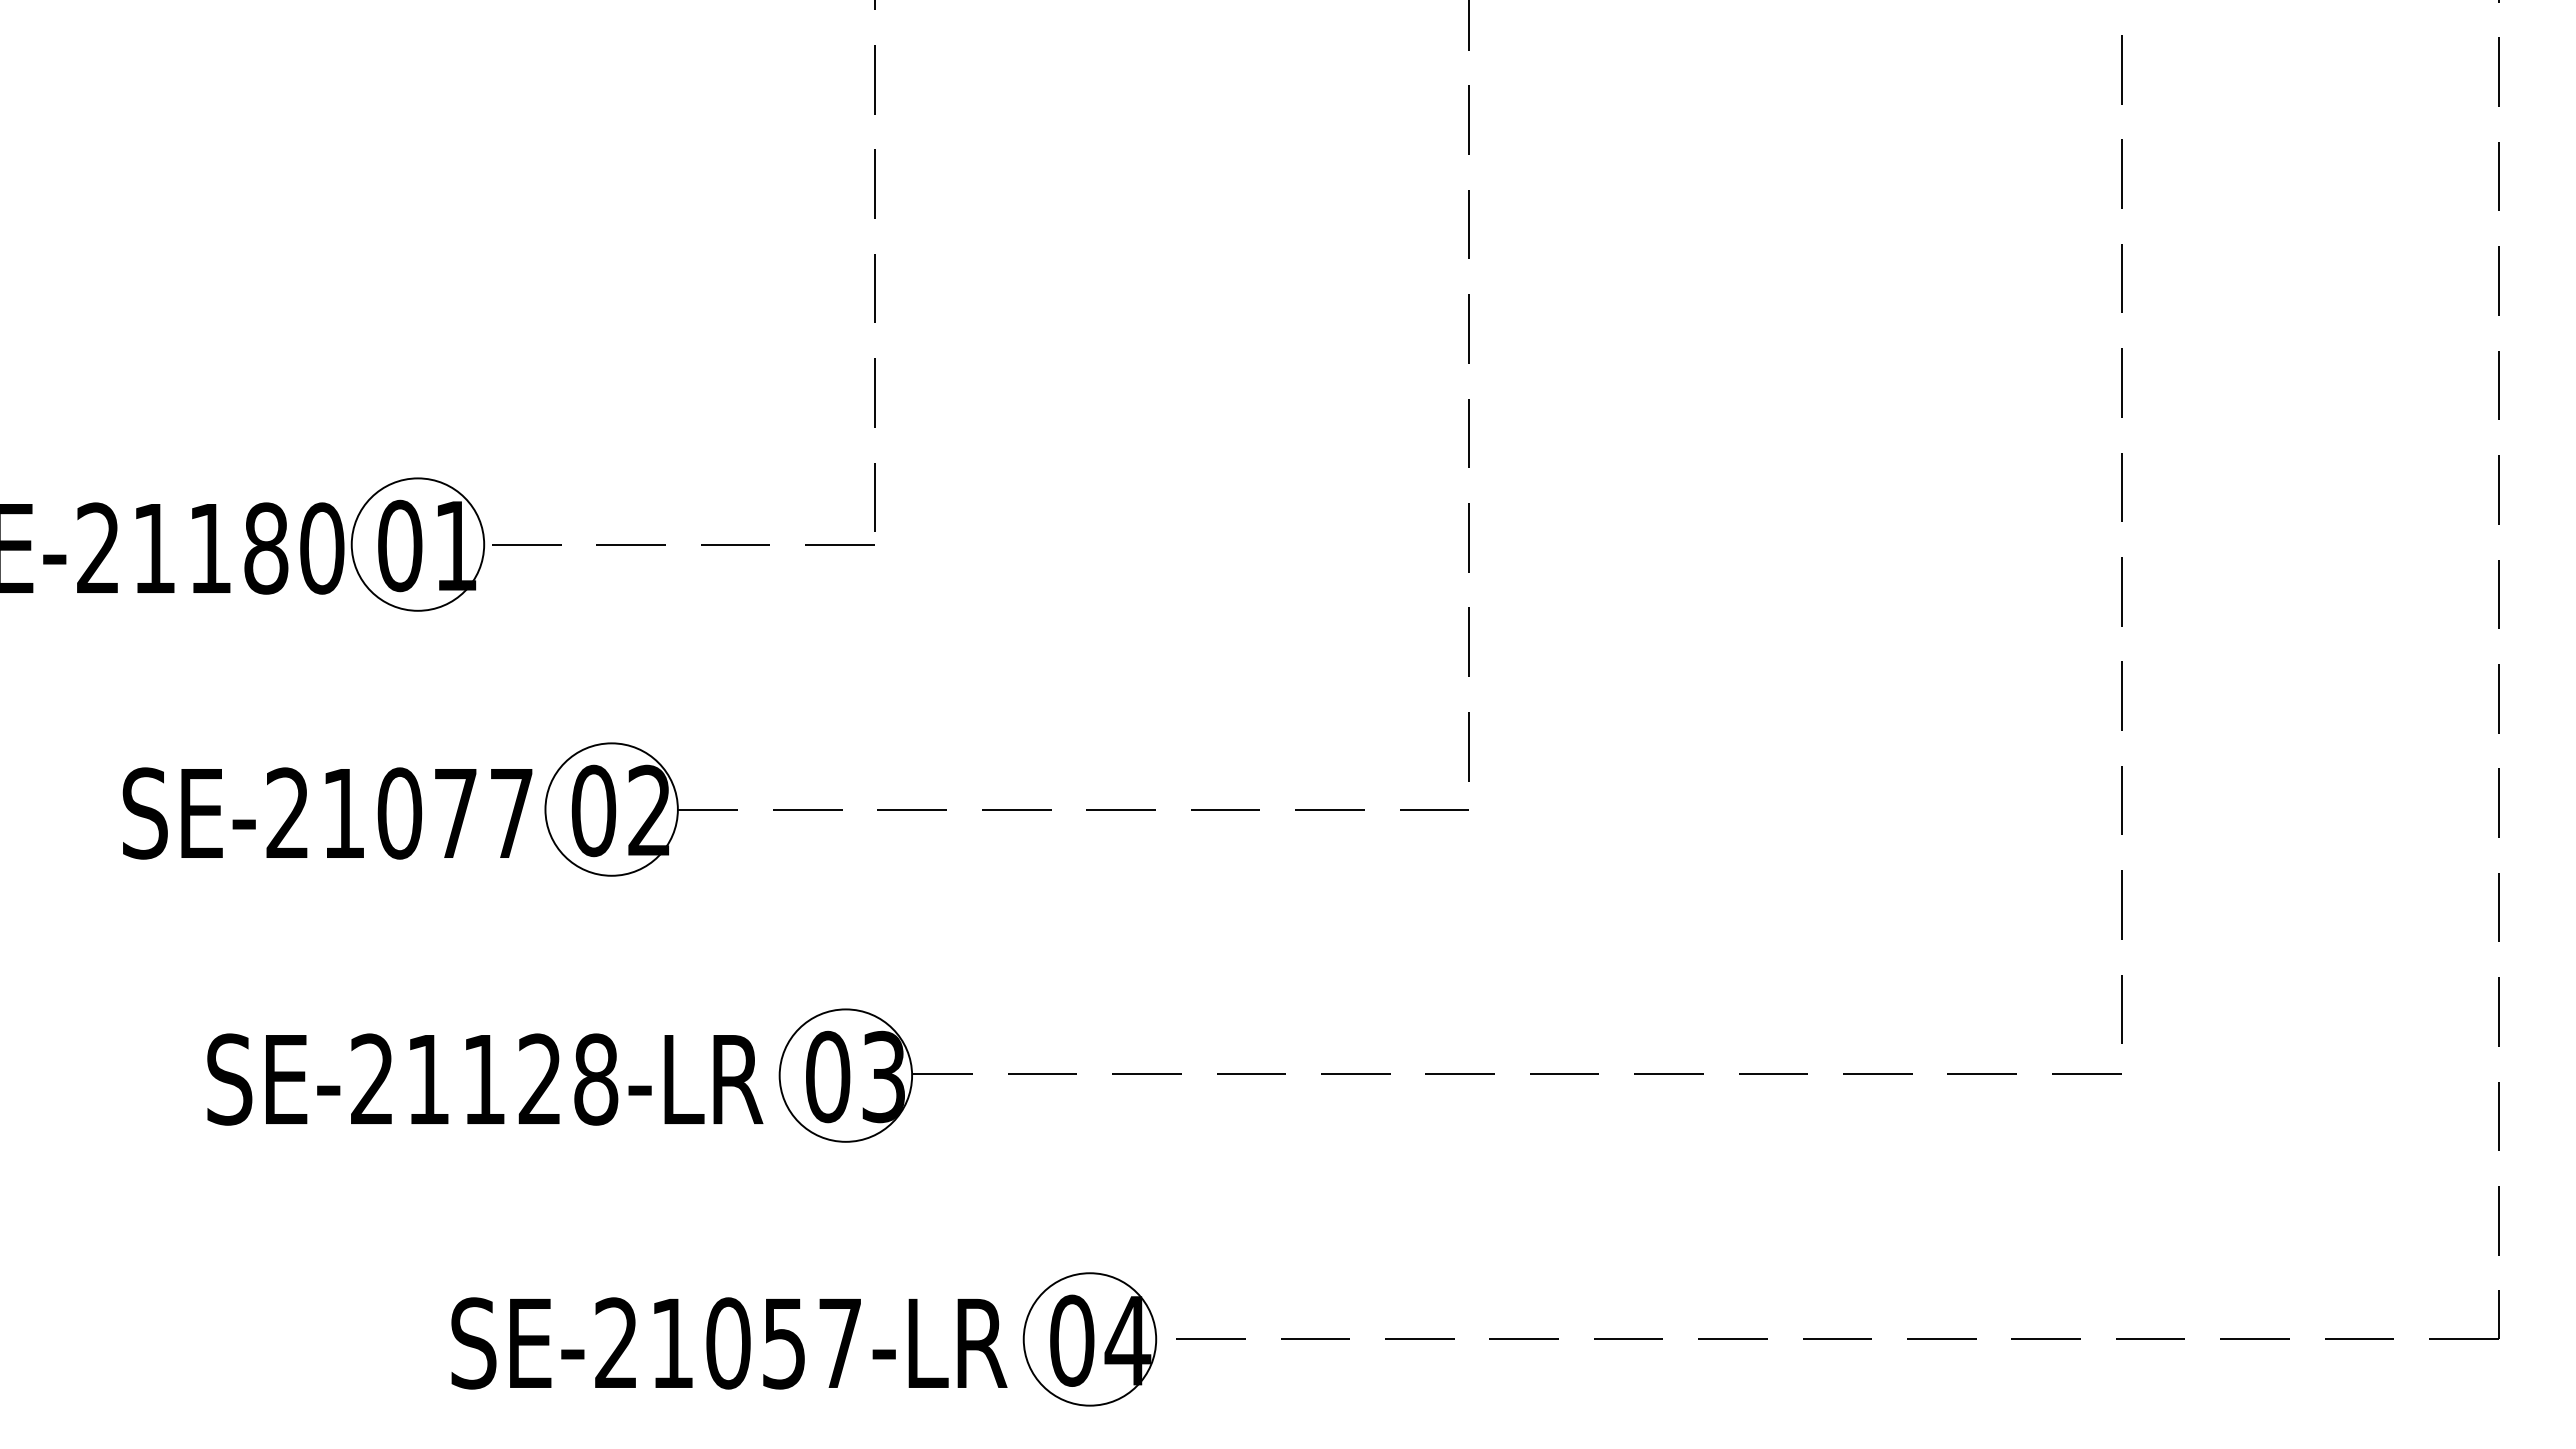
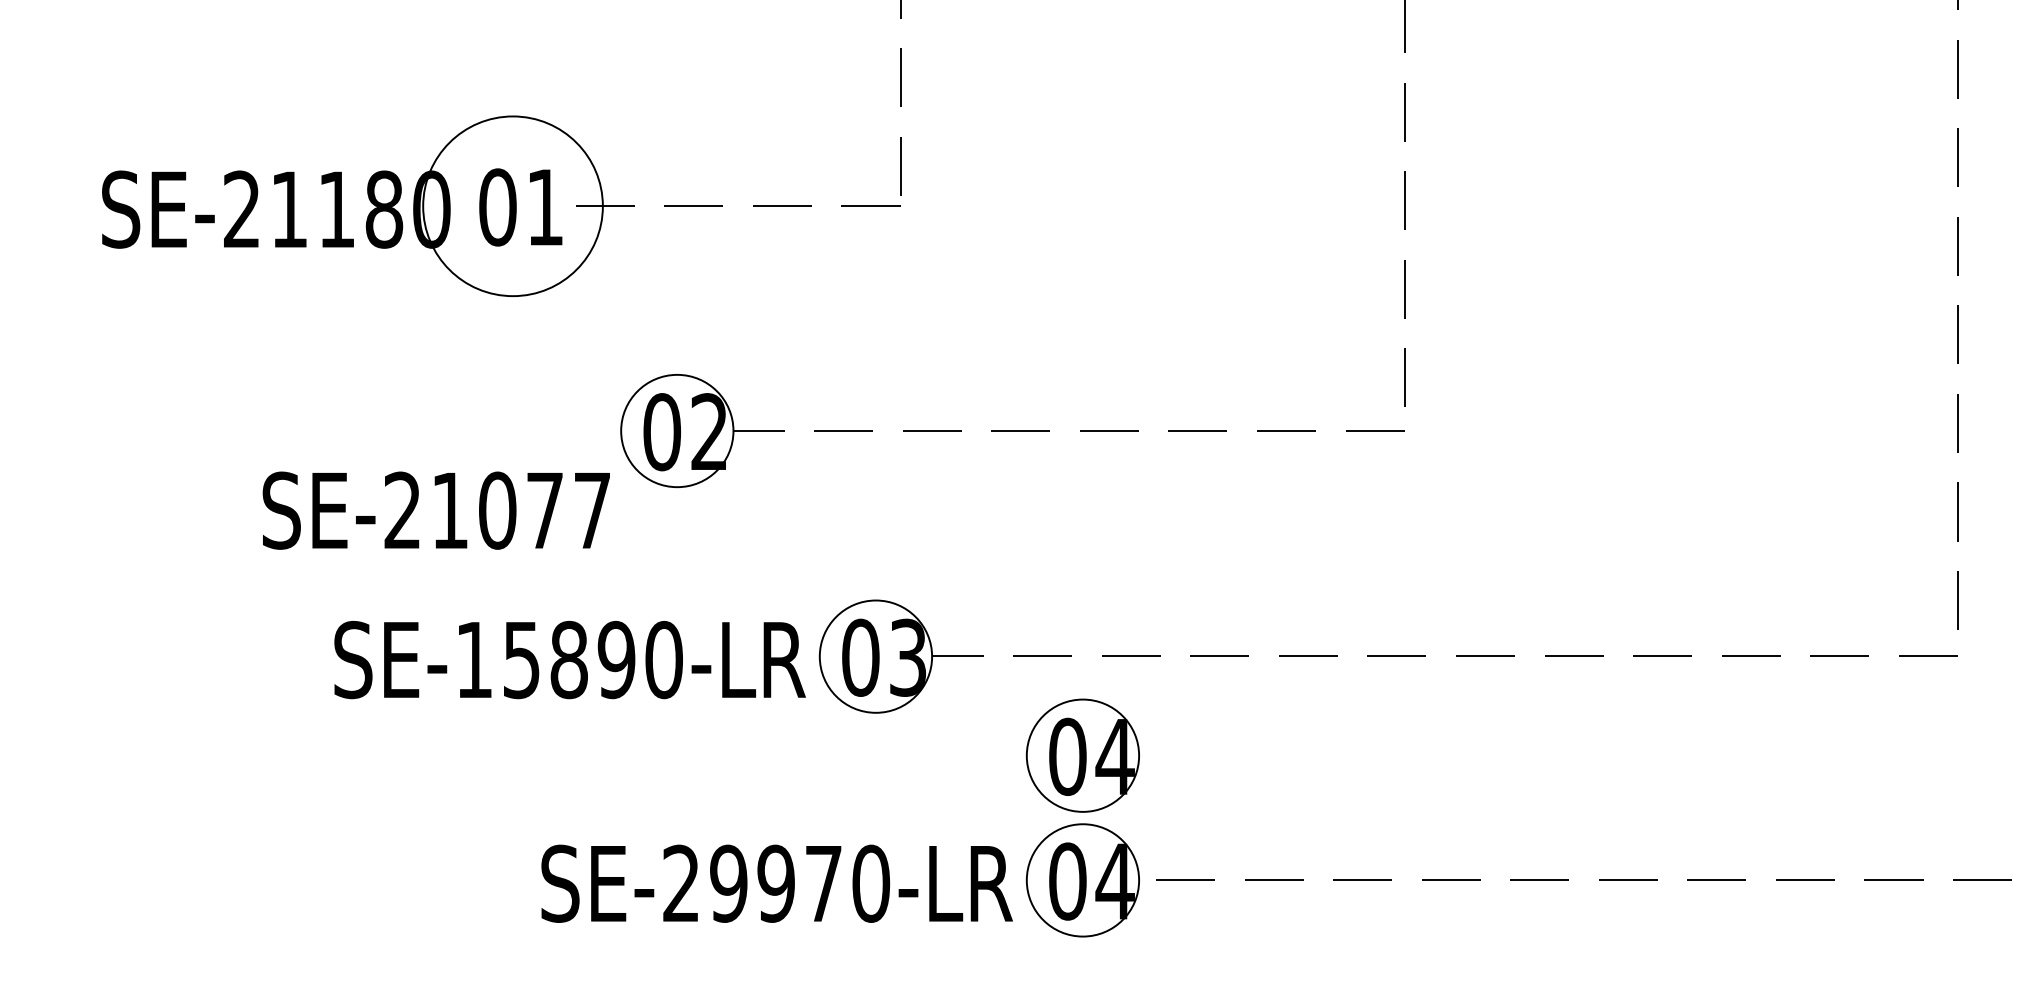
circle: (417, 544) -> (512, 206), size x1.6
text: (327, 813) -> (436, 510), moved
text: (484, 1079) -> (569, 659), SE-21128-LR -> SE-15890-LR
part: (1089, 1192) -> (1082, 755), added
text: (756, 1343) -> (800, 883), SE-21057-LR -> SE-29970-LR

